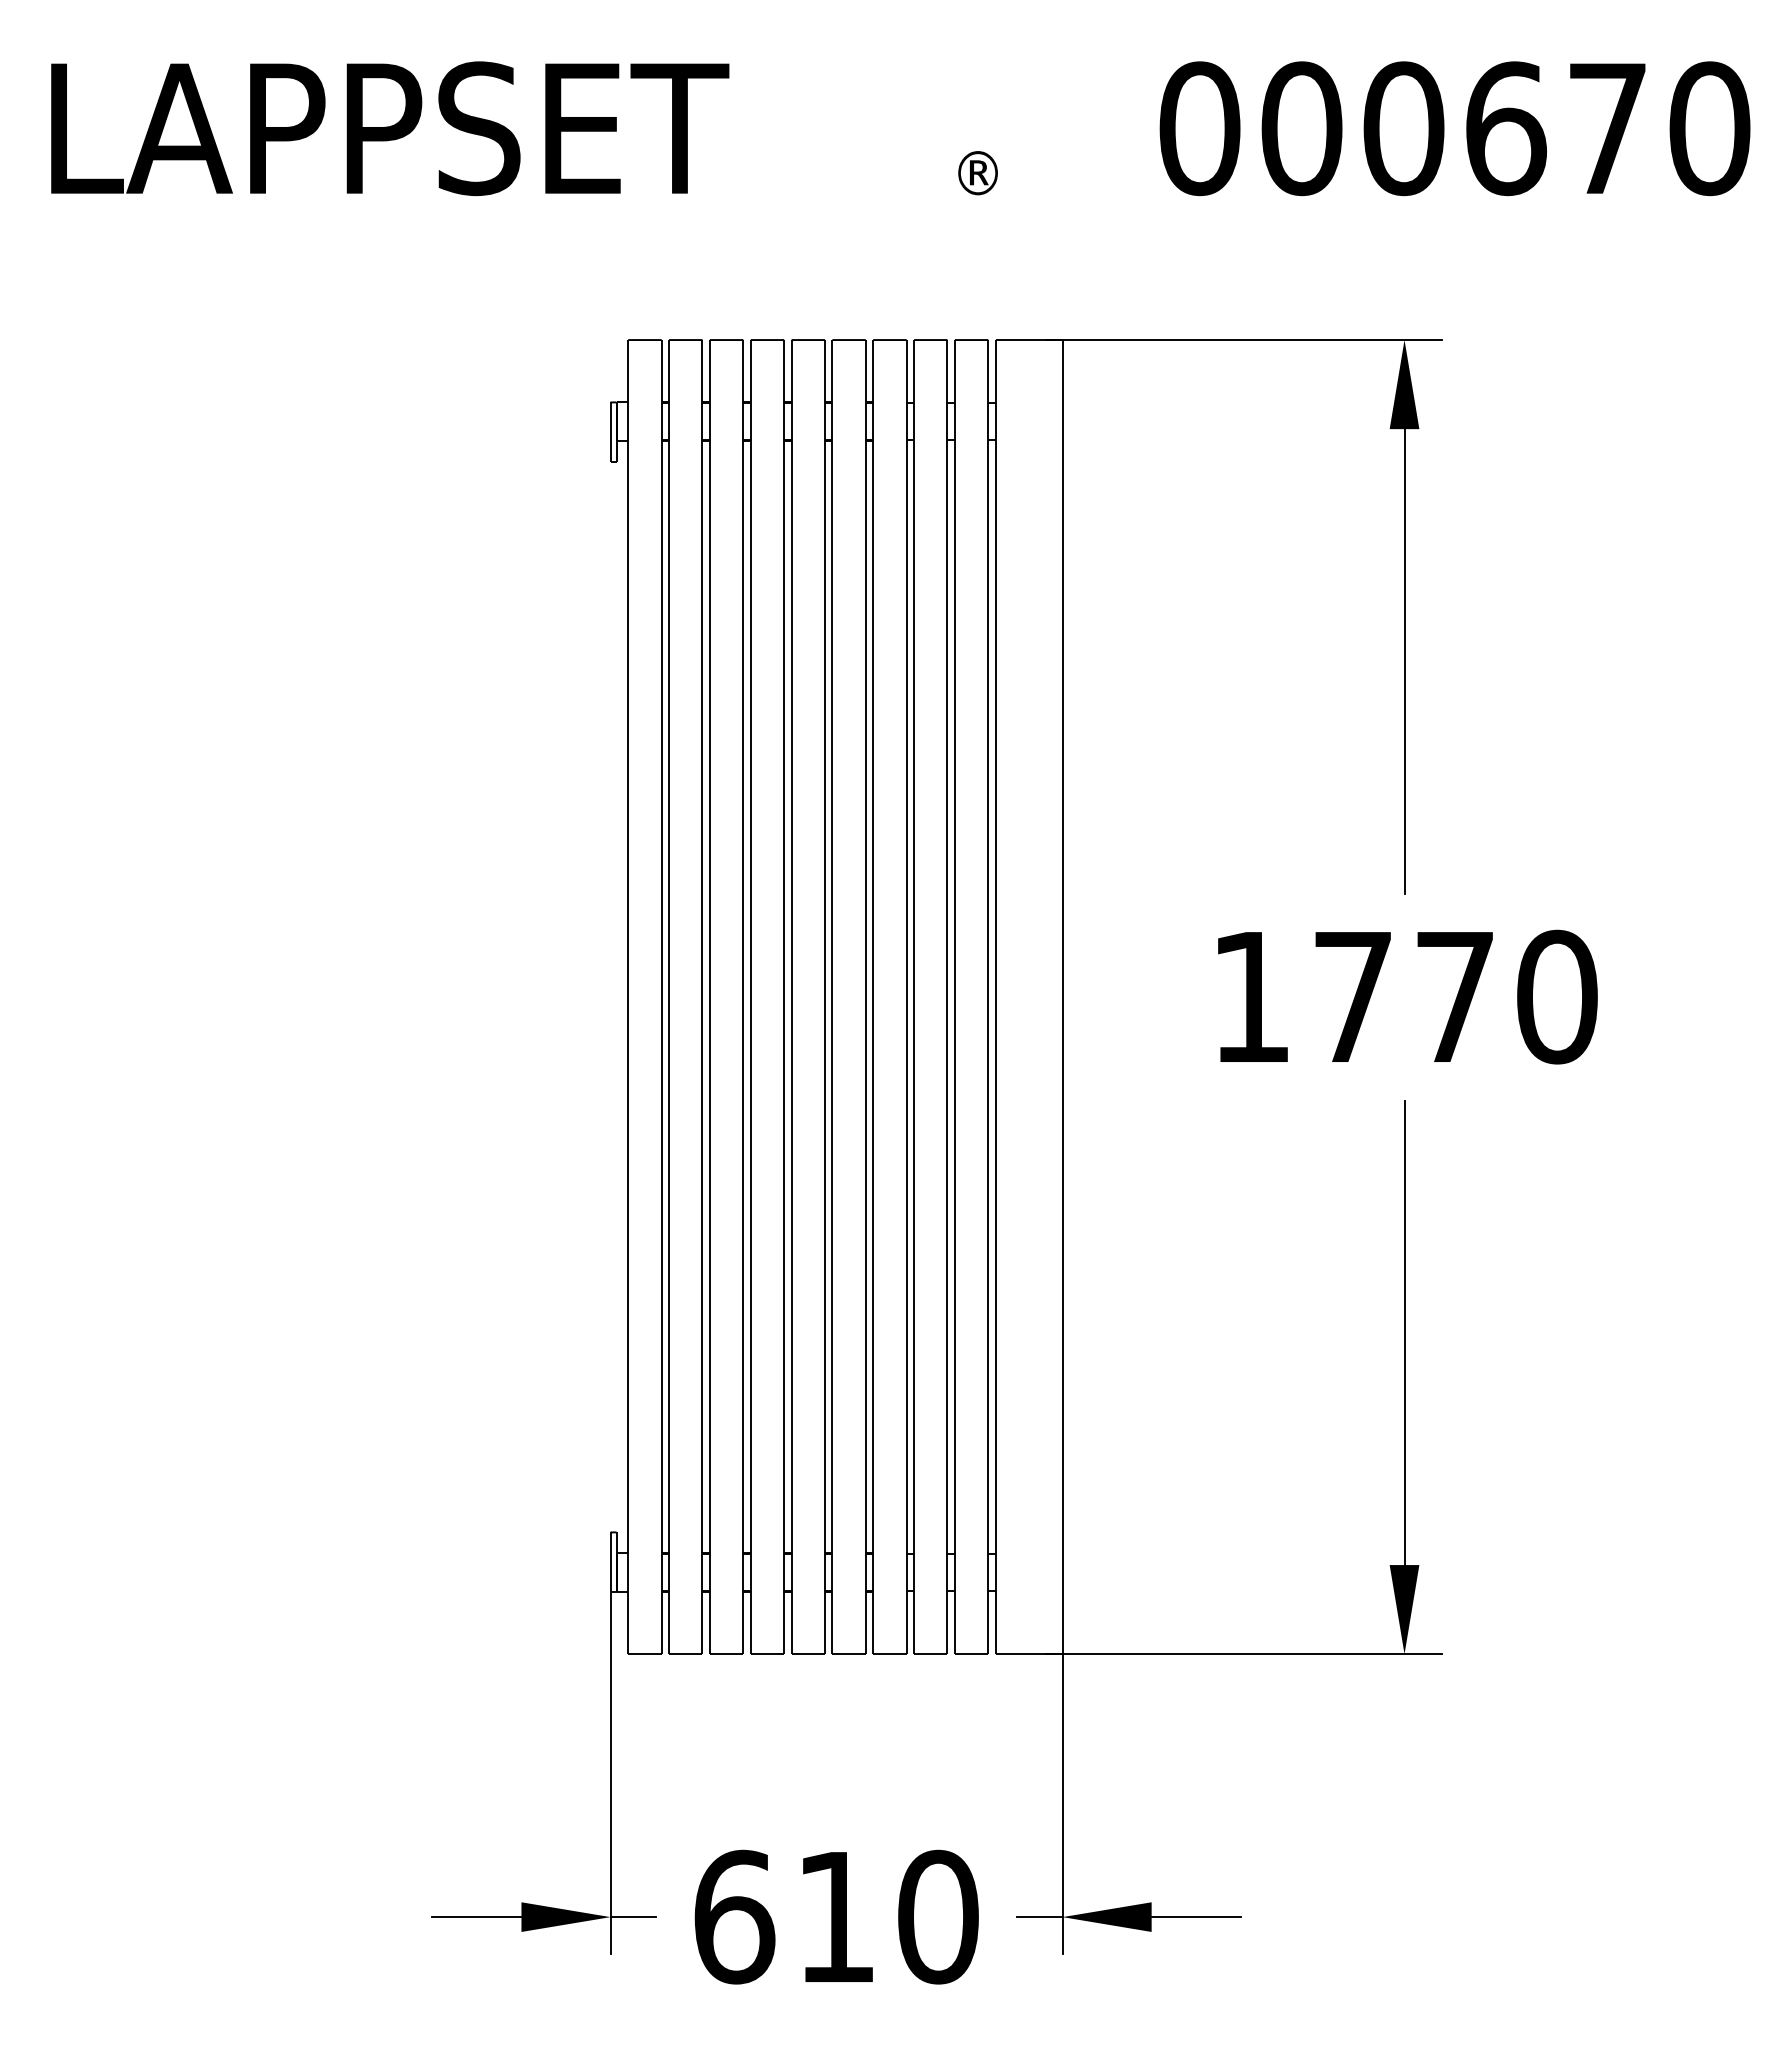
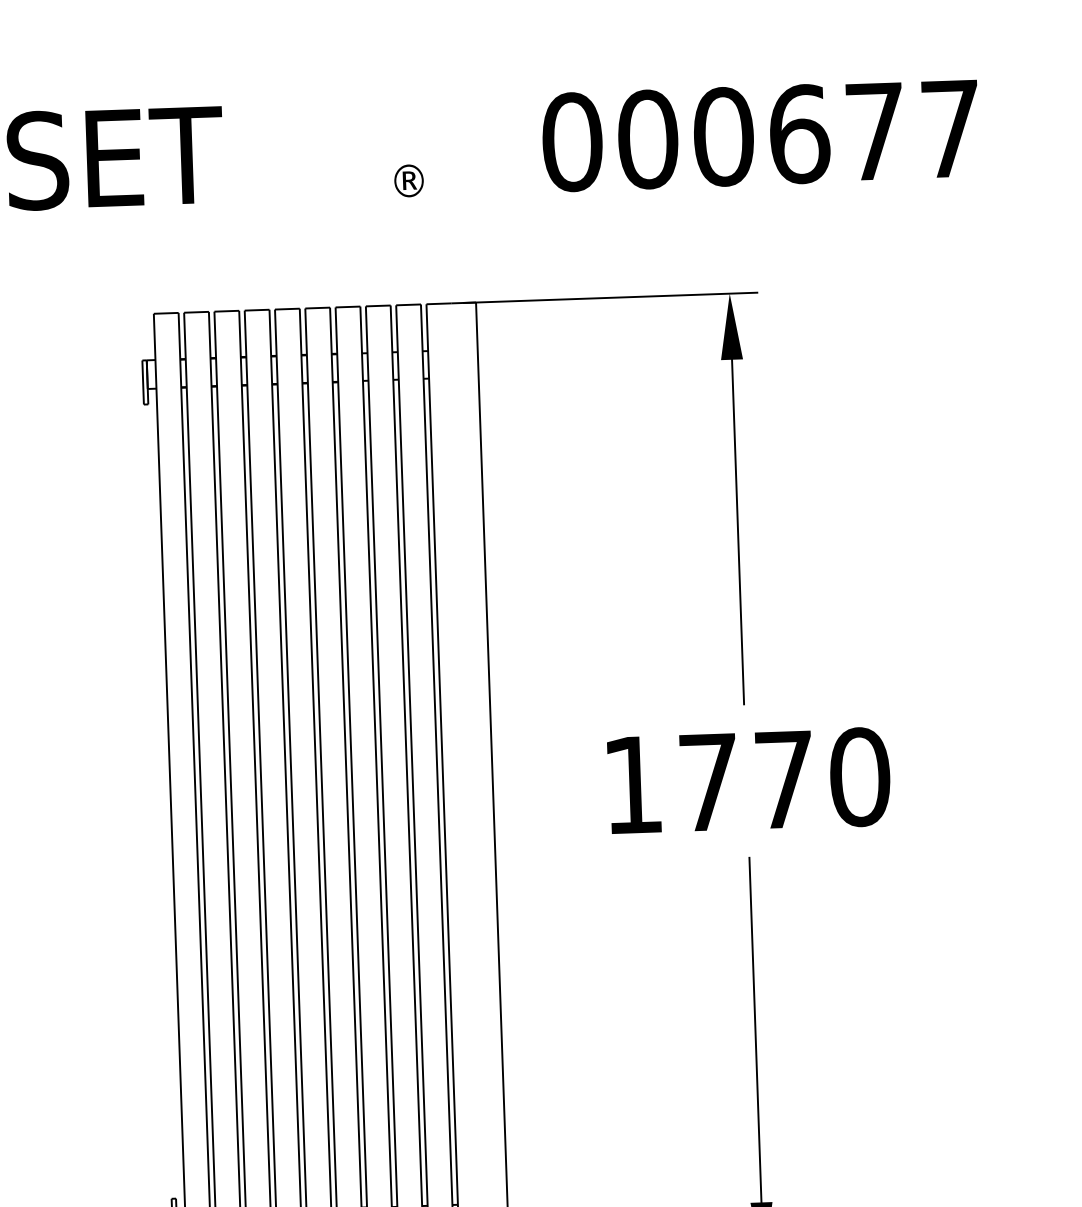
text: (1709, 128) -> (950, 128), 000670 -> 000677

